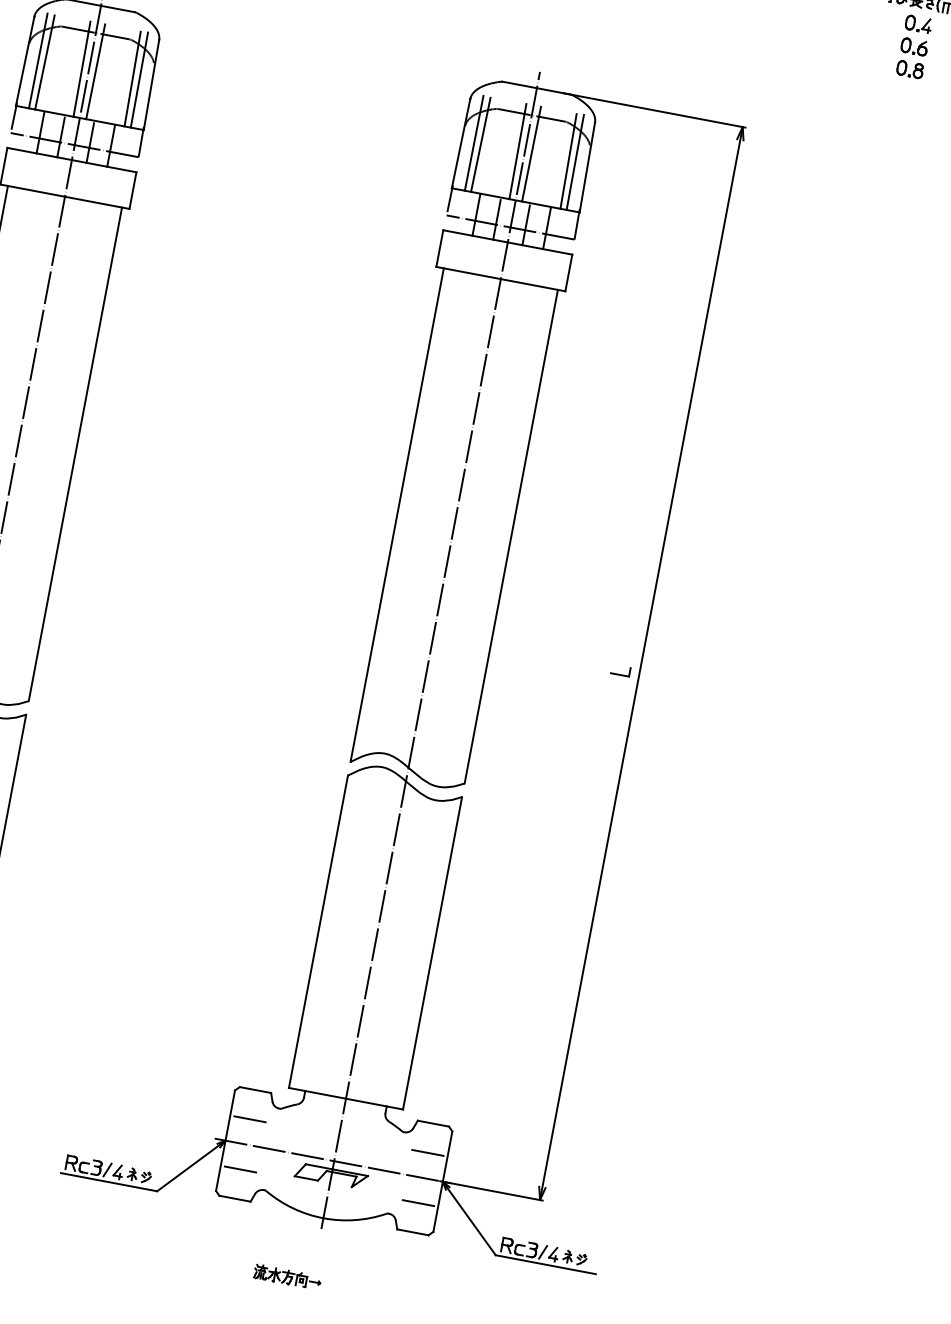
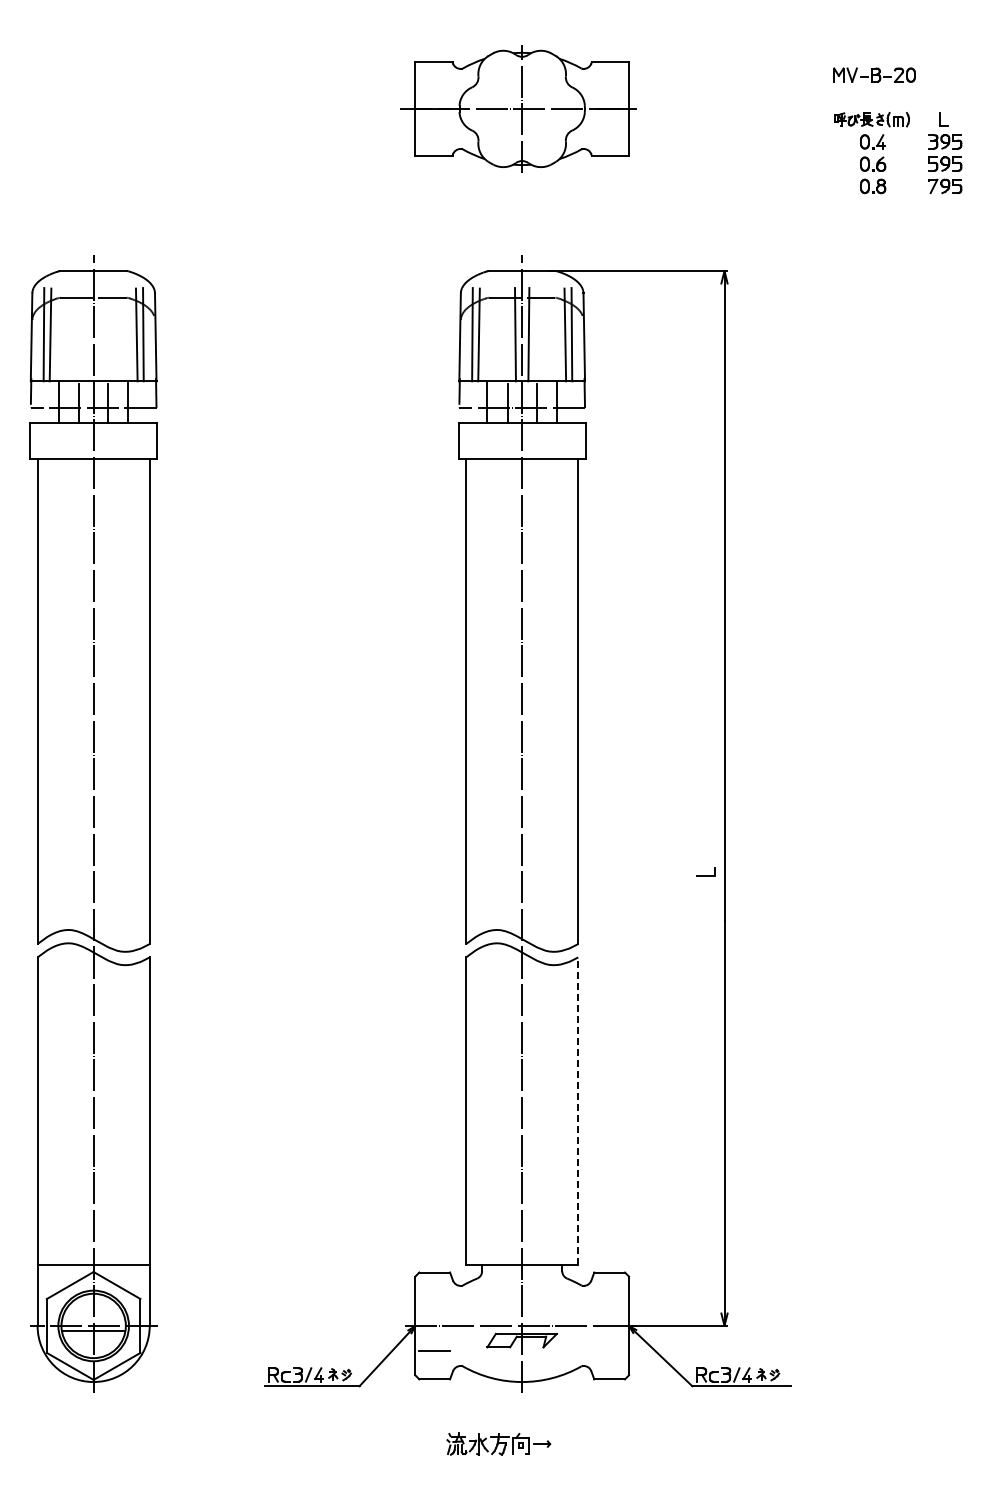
line: (81, 68) -> (86, 334), removed
line: (94, 71) -> (99, 334), removed
line: (619, 674) -> (705, 875), moved
line: (432, 952) -> (578, 1110), solid -> dashed
line: (249, 1119) -> (434, 1301), removed
line: (427, 1153) -> (609, 1301), removed
line: (418, 1202) -> (609, 1350), removed
part: (287, 1277) -> (498, 1444), size x1.6

